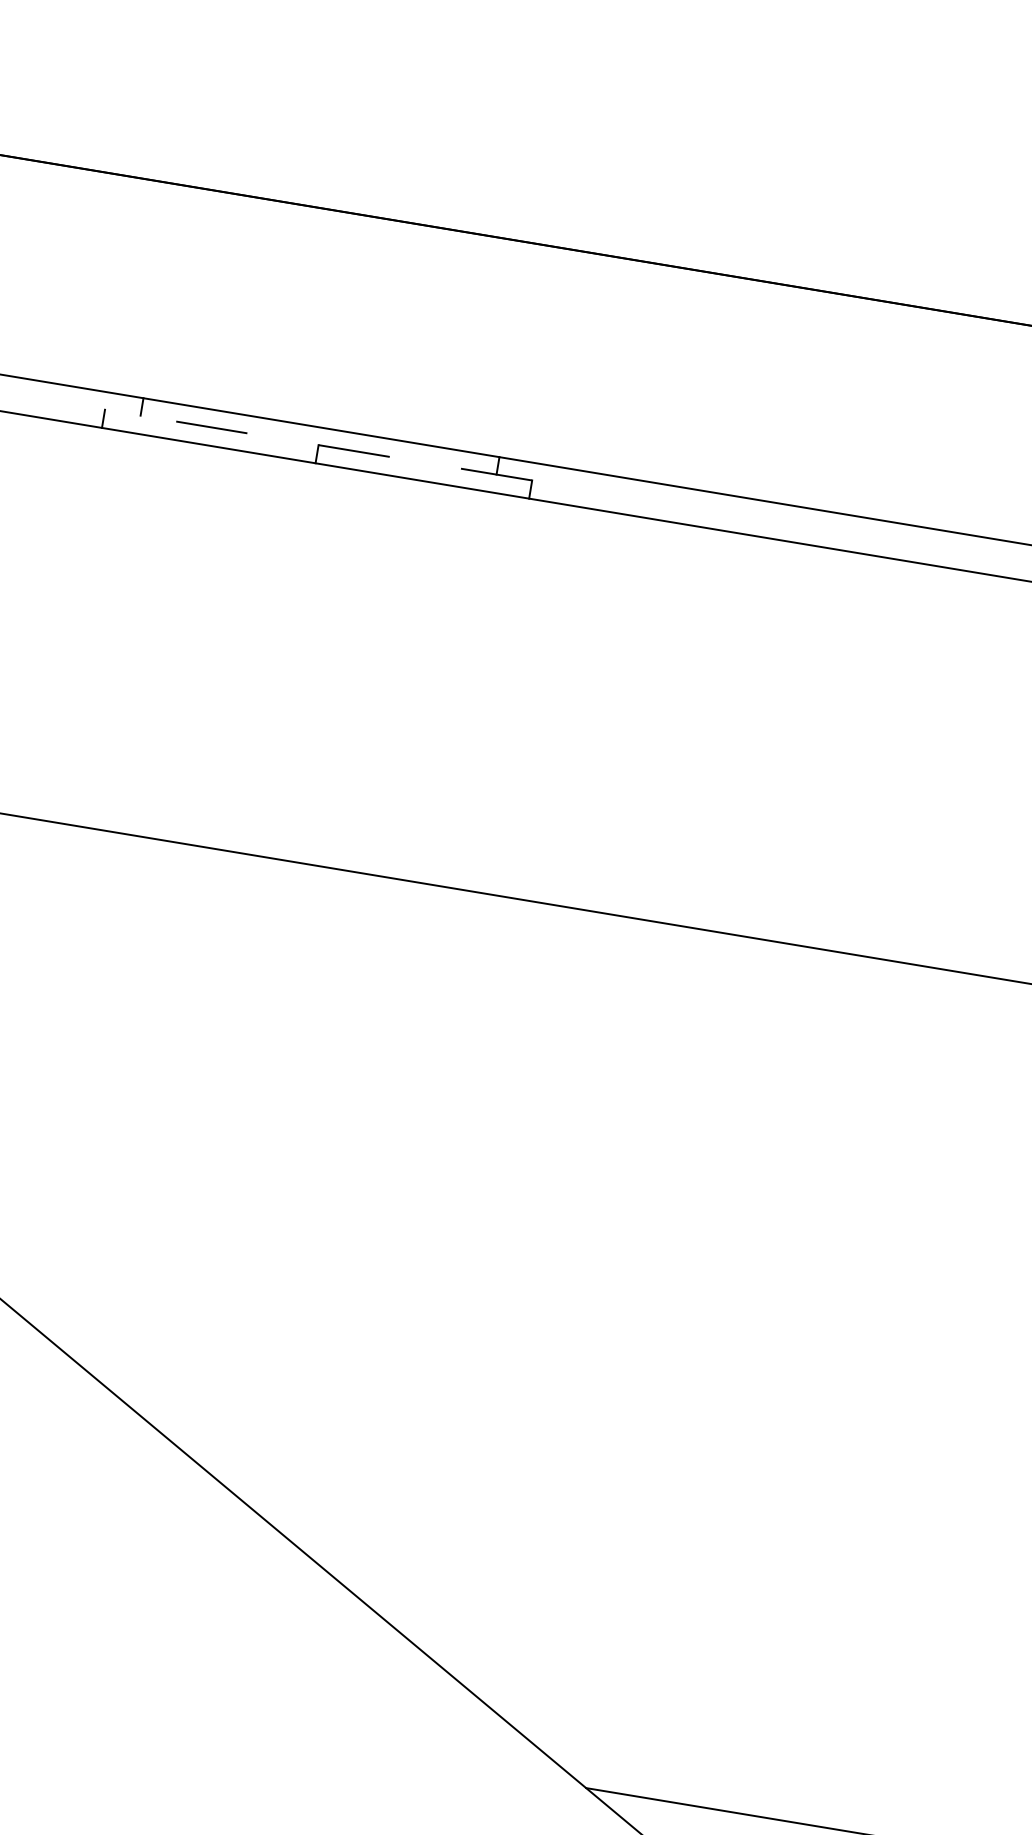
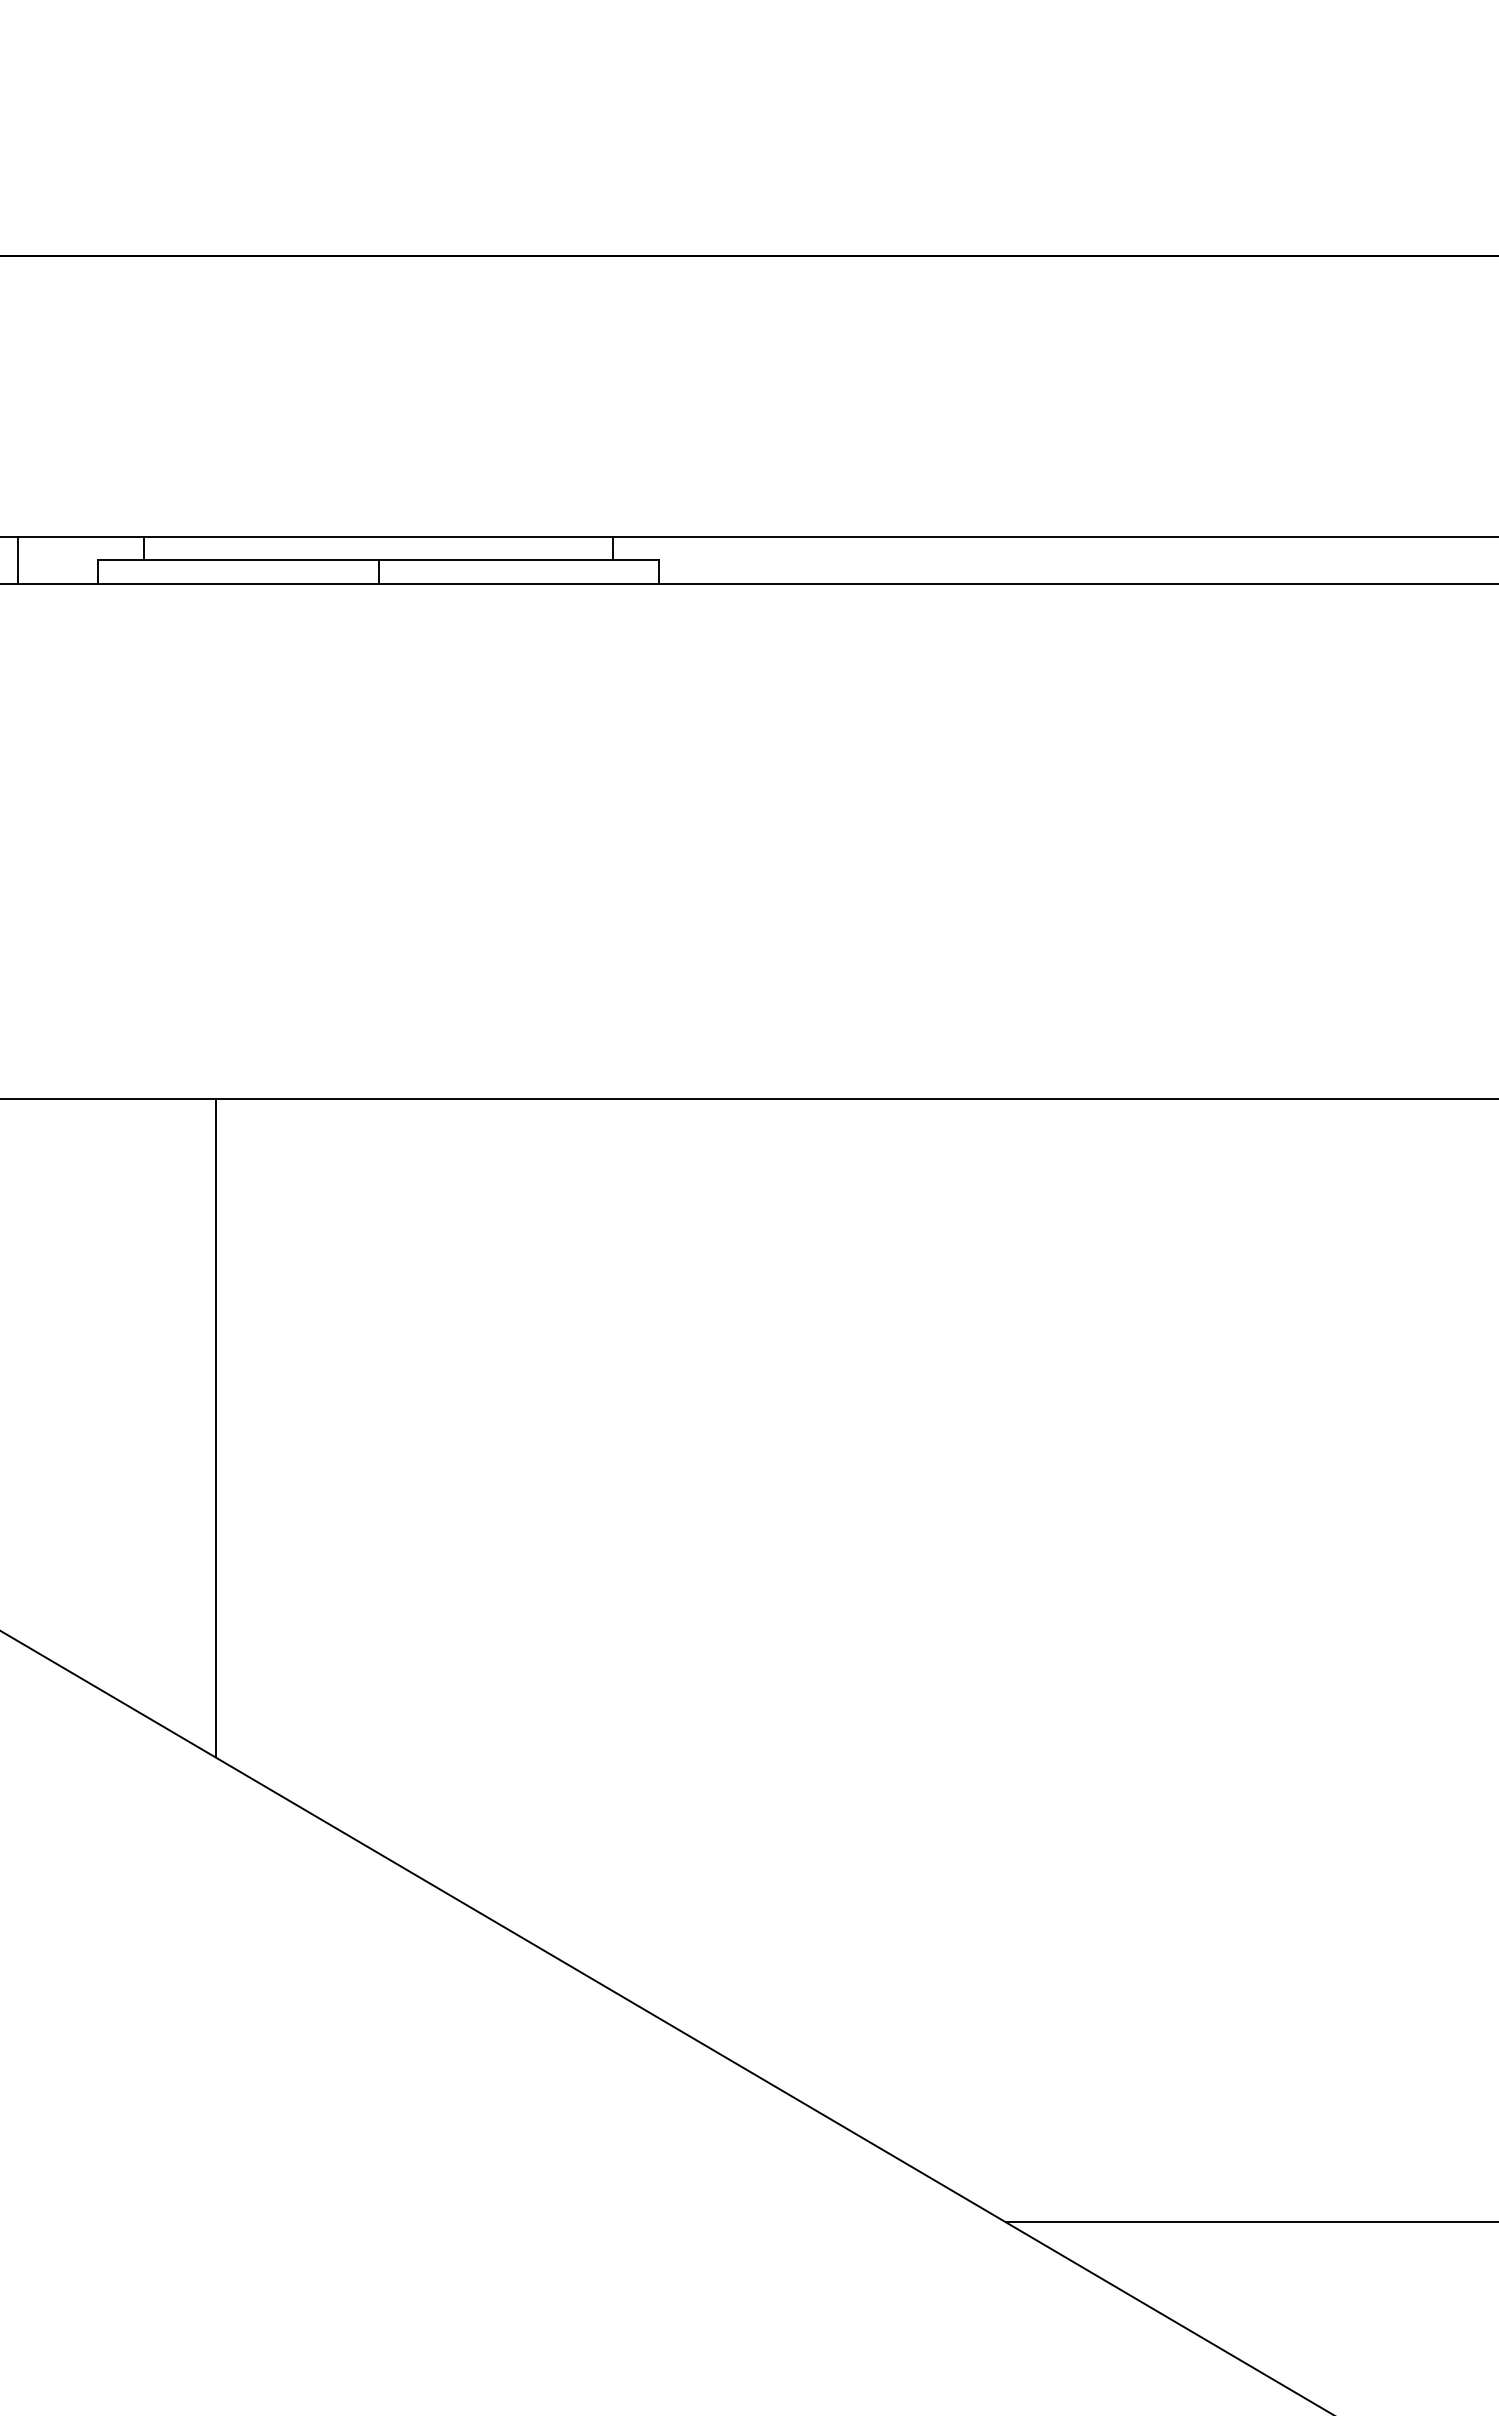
line: (44, 399) -> (18, 559), added
line: (318, 444) -> (378, 559), dashed -> solid
line: (85, 1084) -> (215, 1427), added

